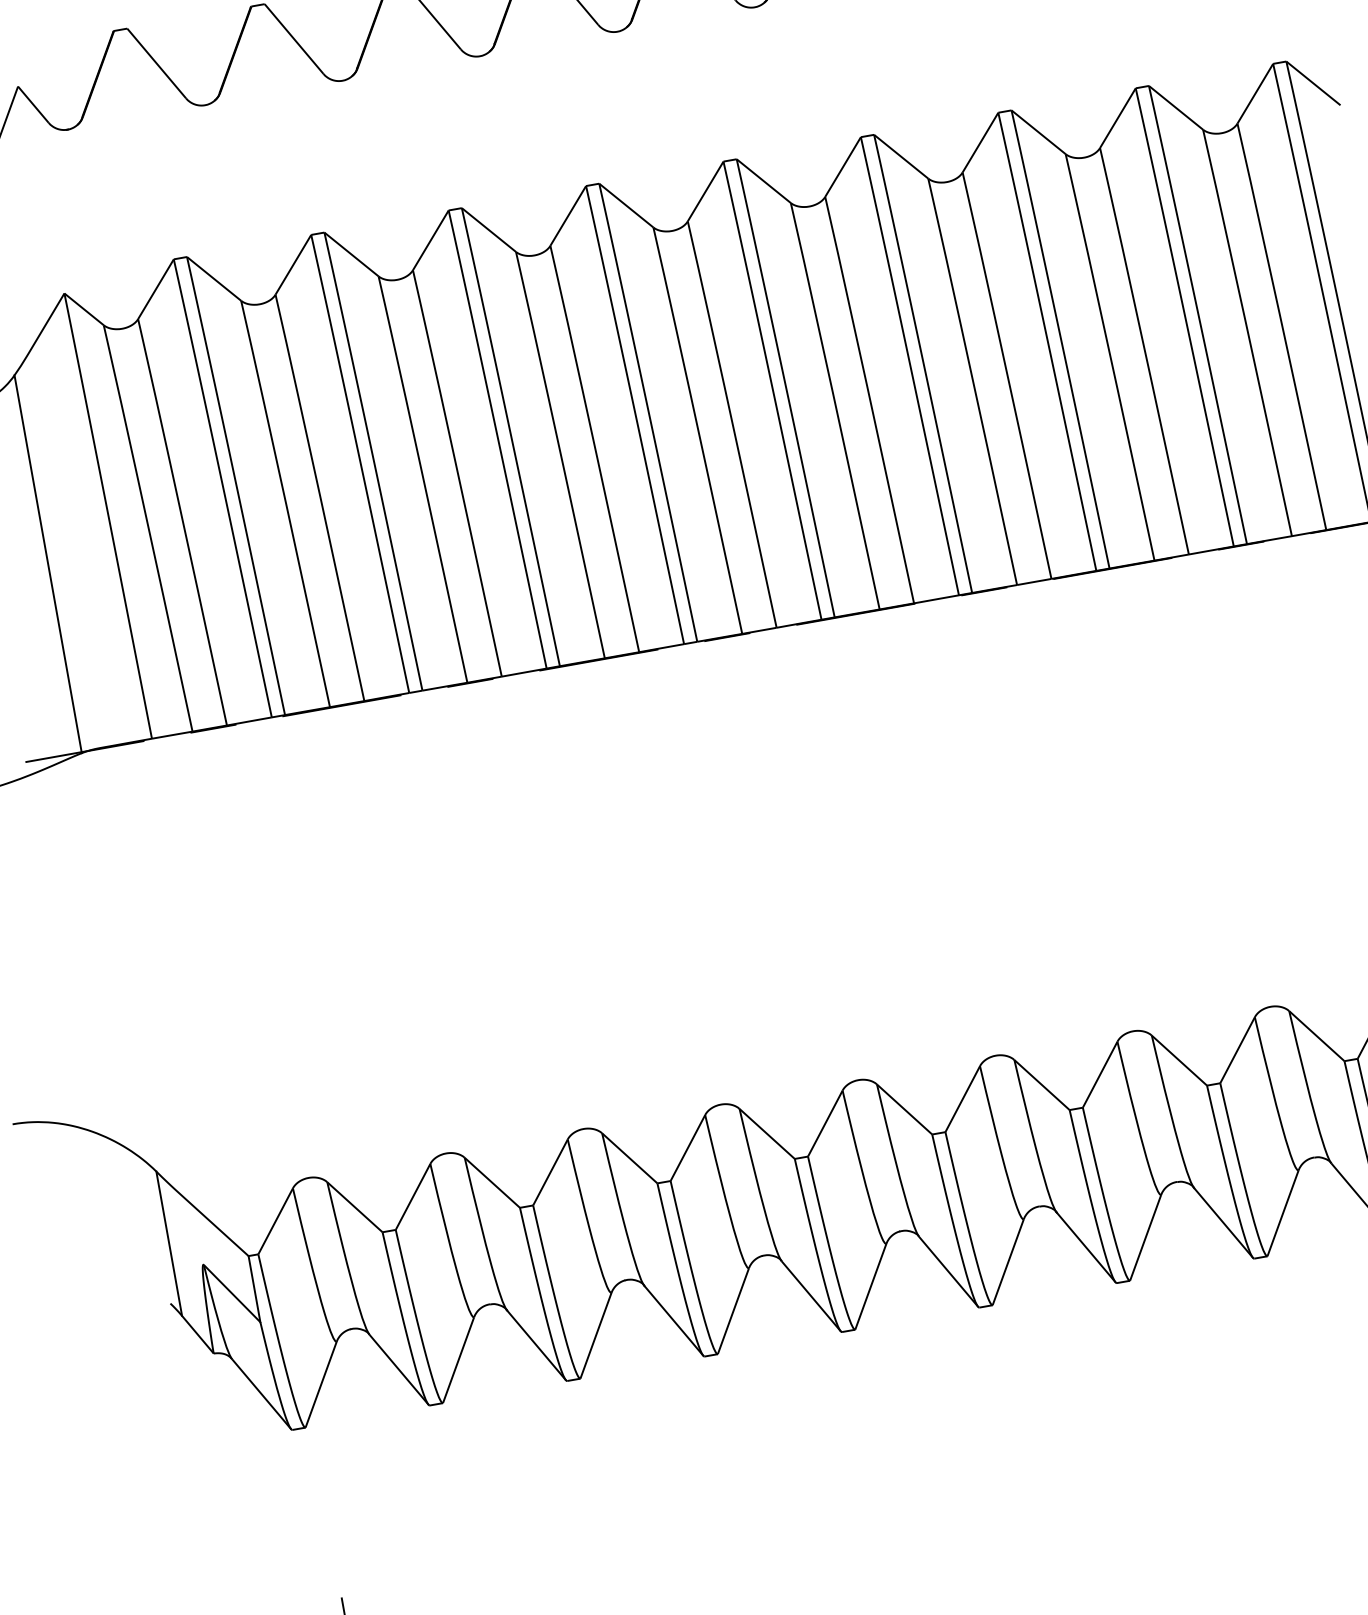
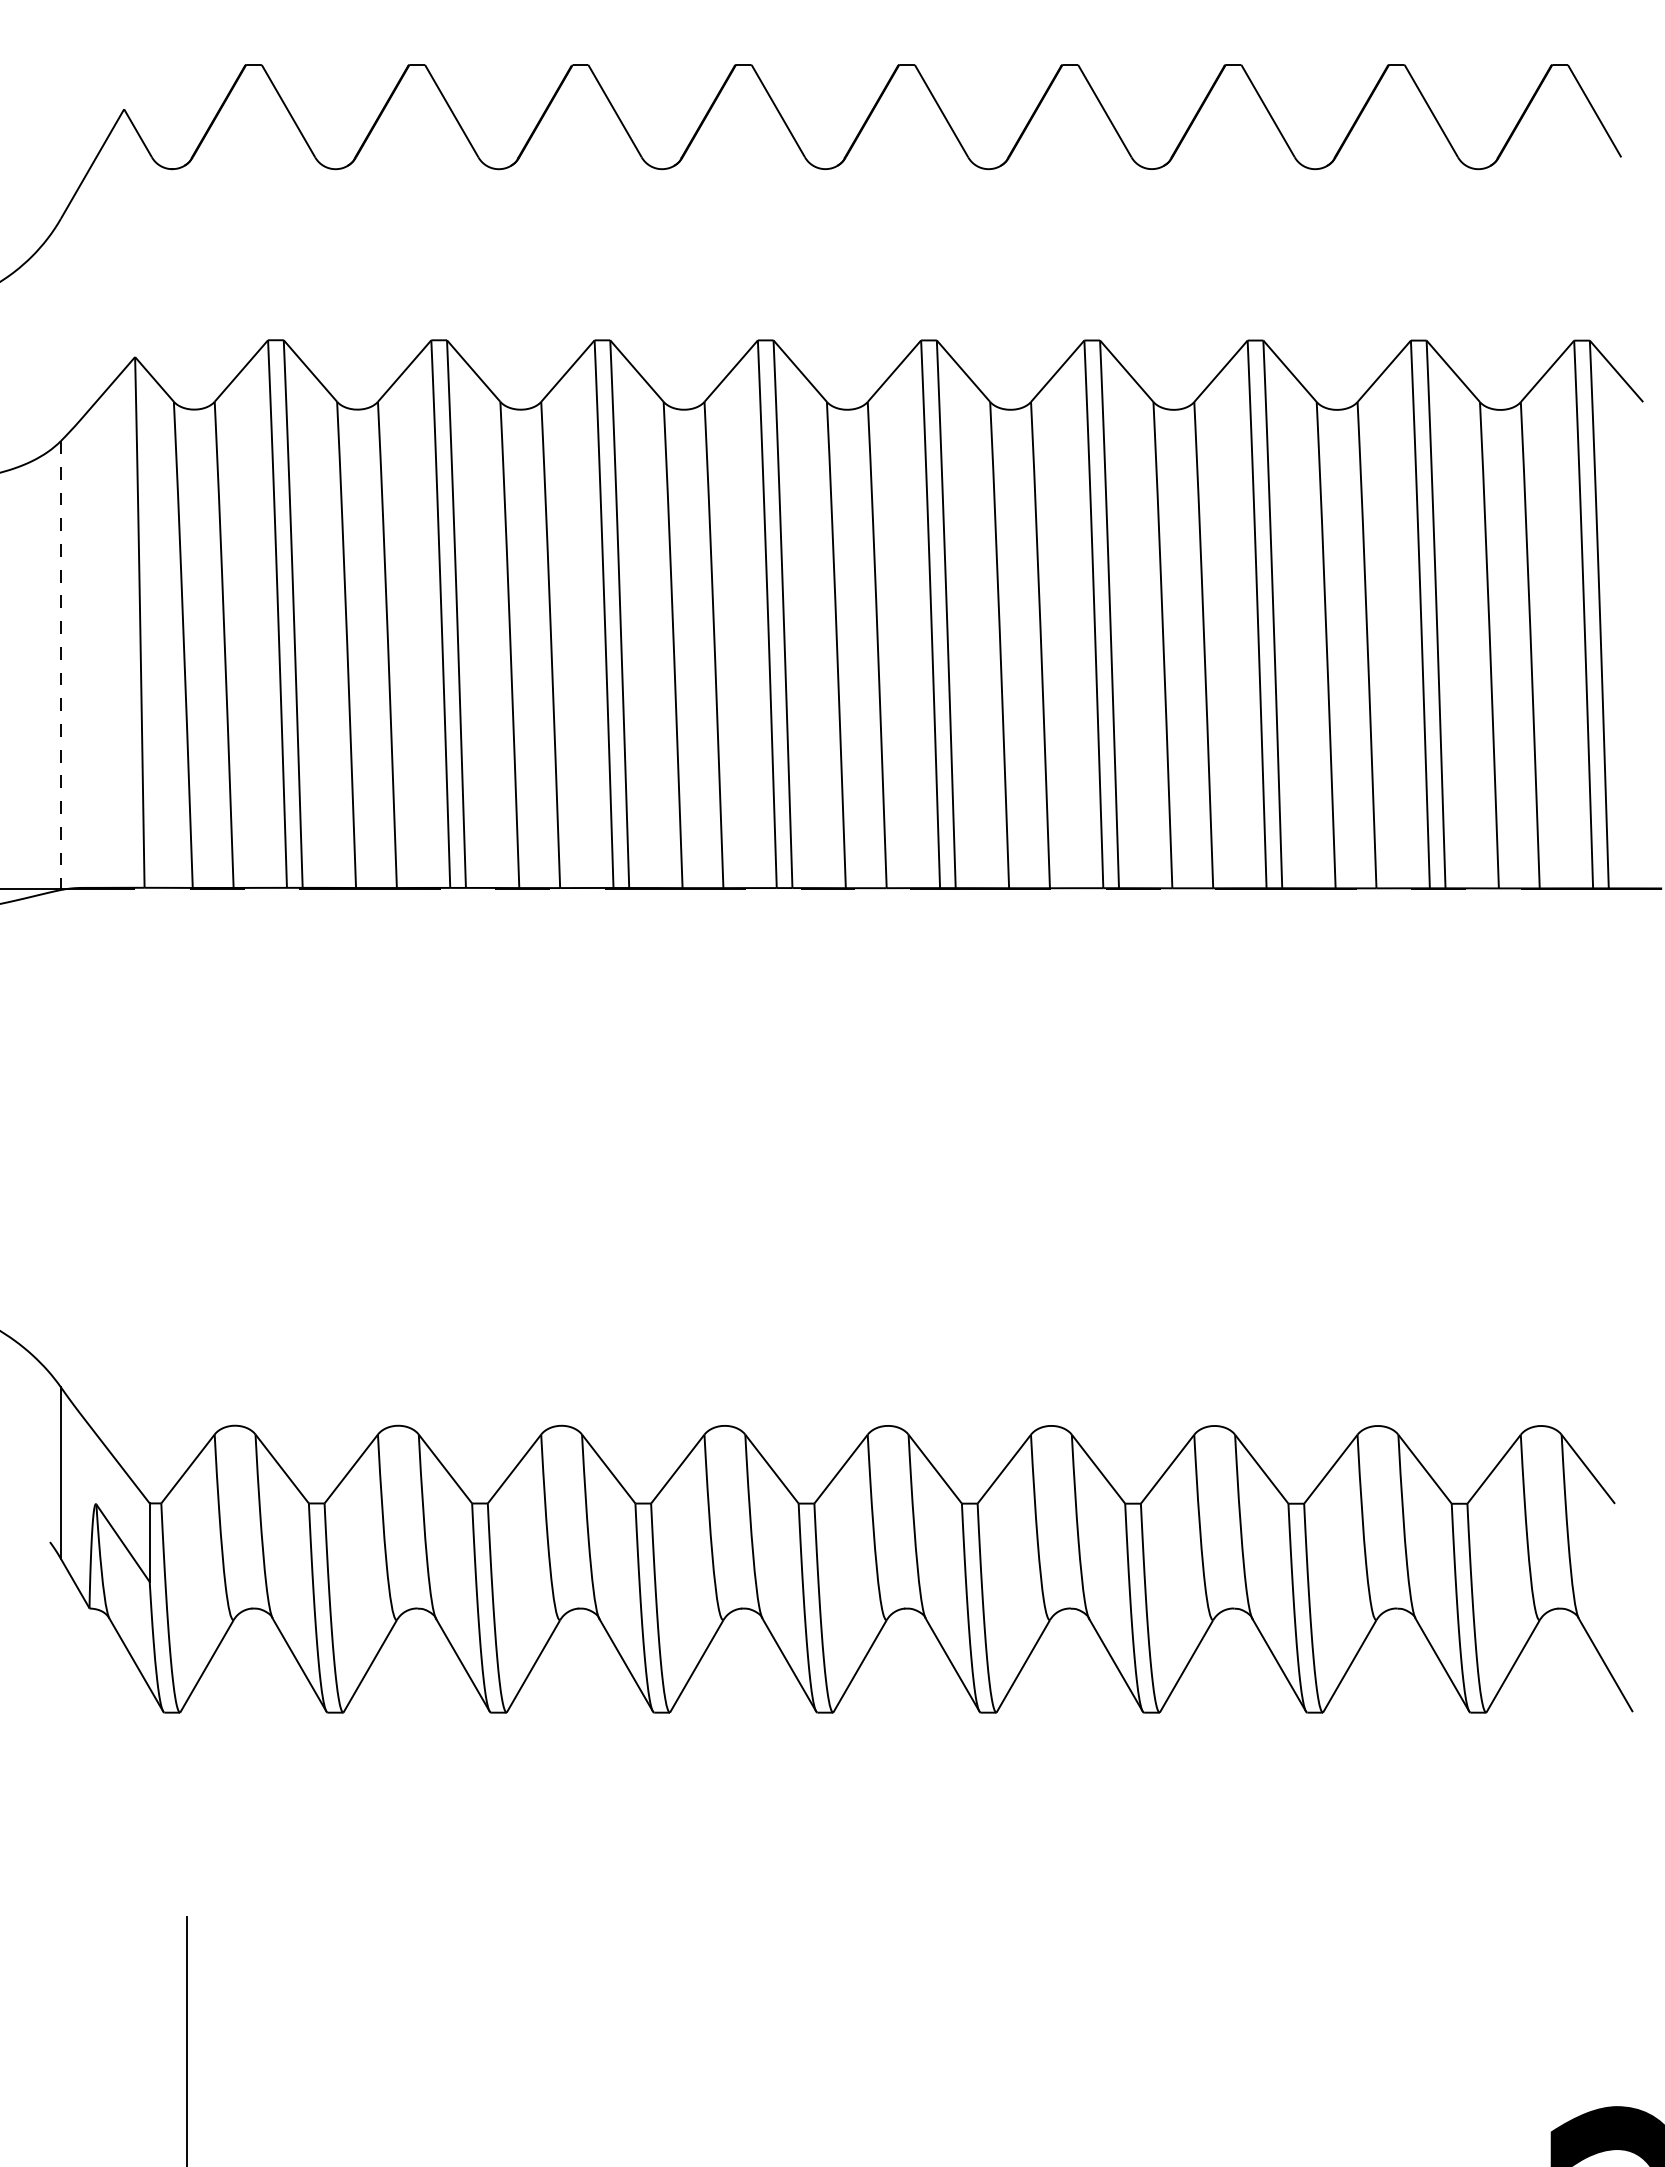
line: (48, 565) -> (60, 666), solid -> dashed

